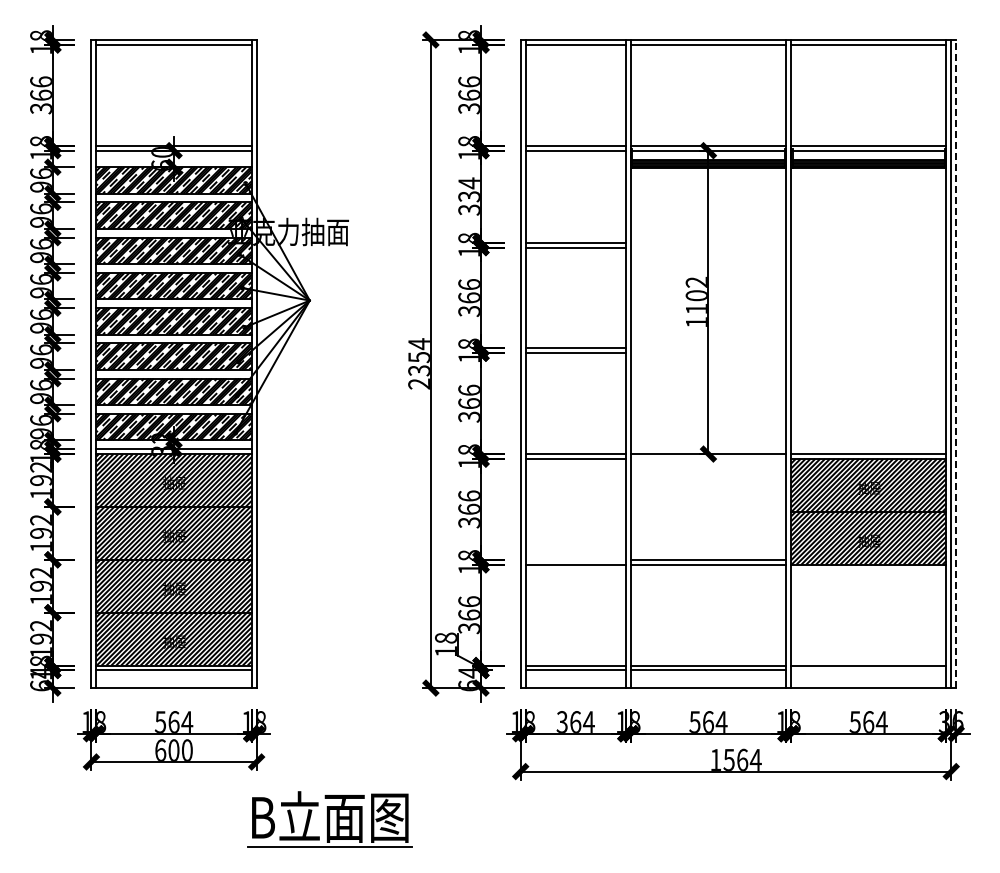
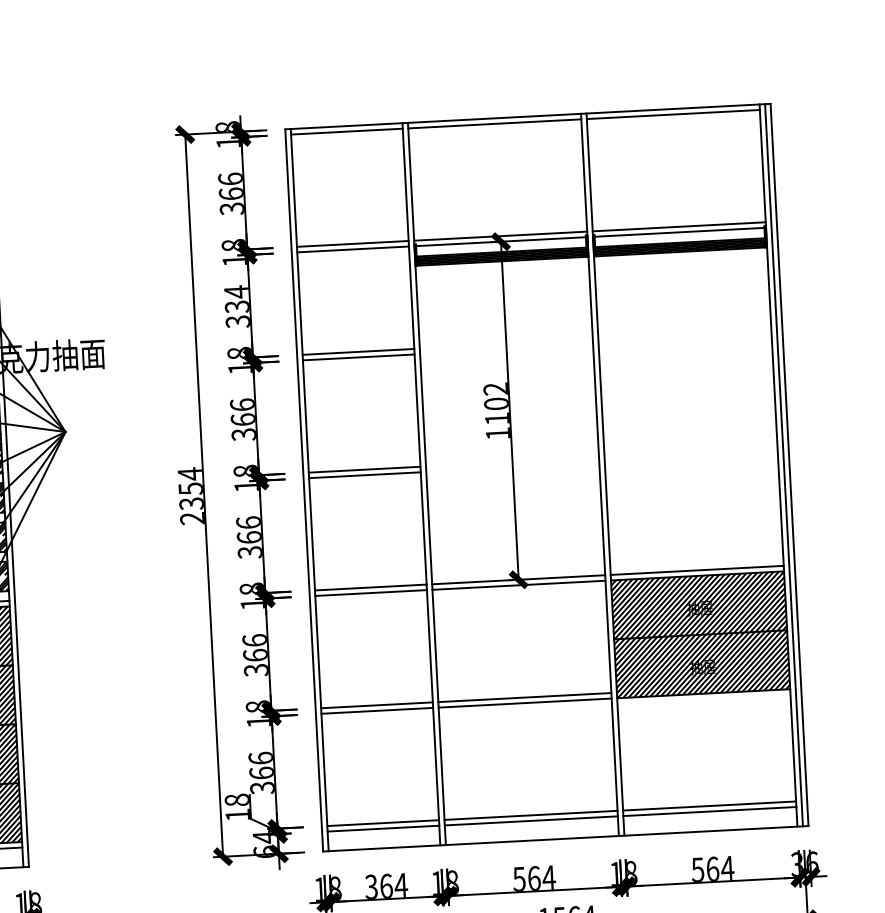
line: (956, 363) -> (789, 464), dashed -> solid
line: (708, 459) -> (519, 585), added
line: (575, 559) -> (376, 705), added
line: (868, 670) -> (709, 811), added

